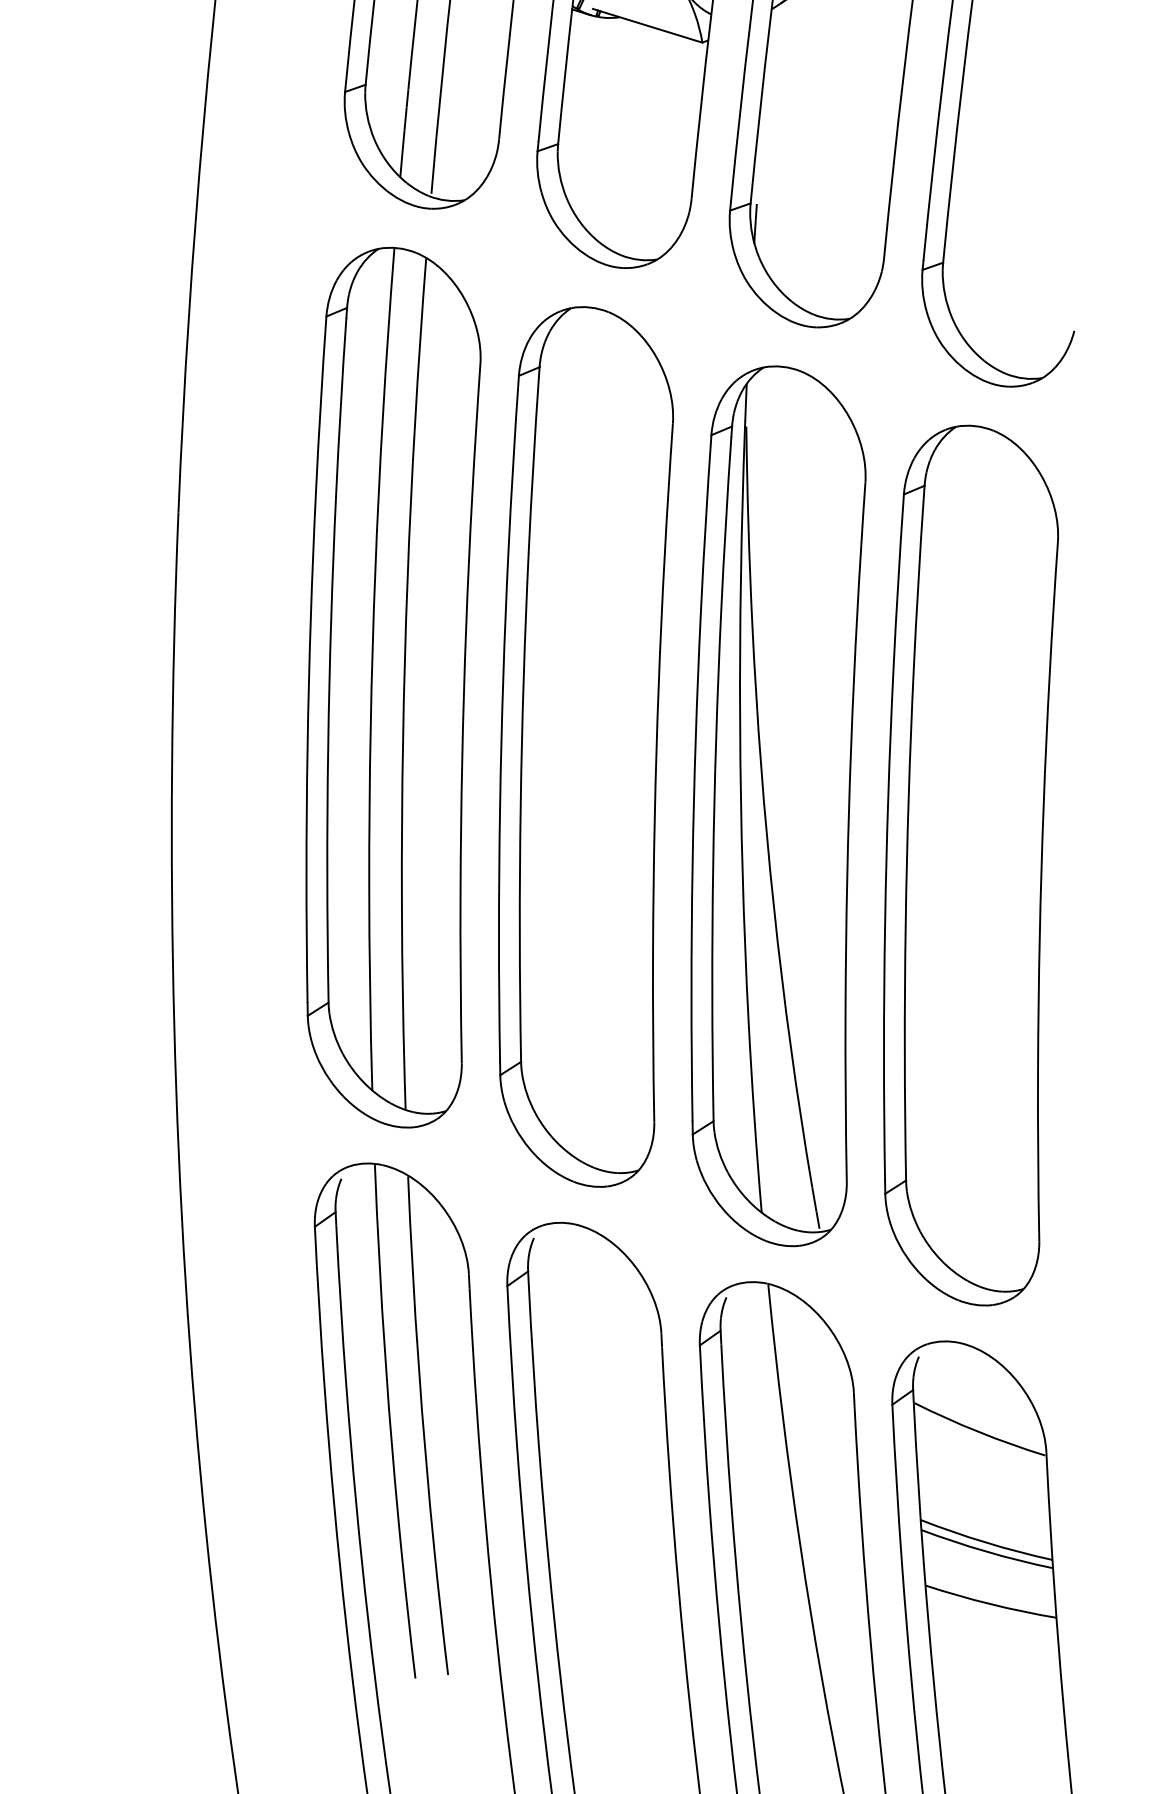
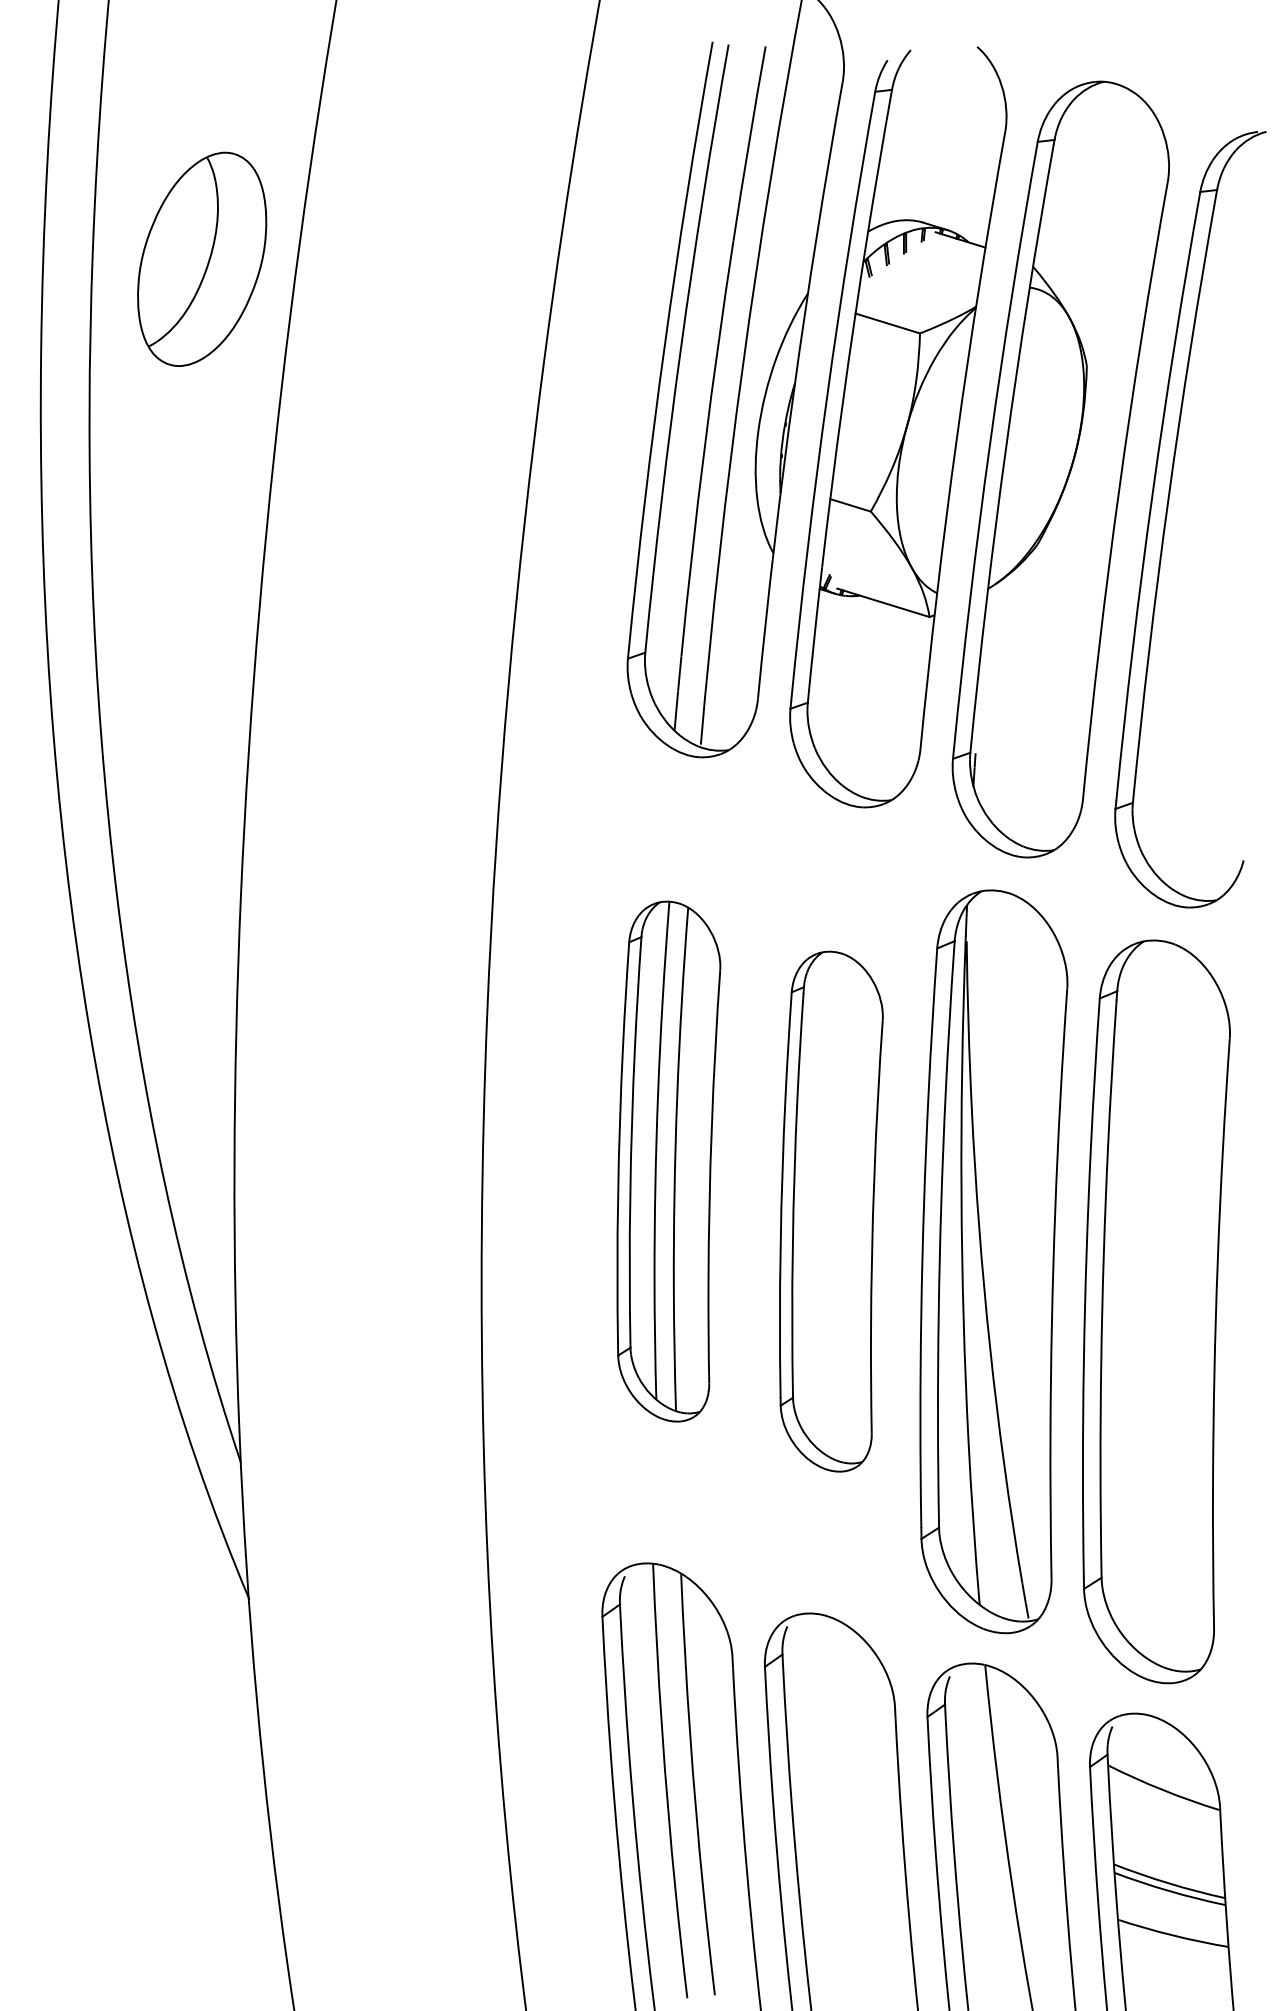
part: (393, 687) -> (668, 1161), size x0.7
part: (586, 746) -> (831, 1211), size x0.7

